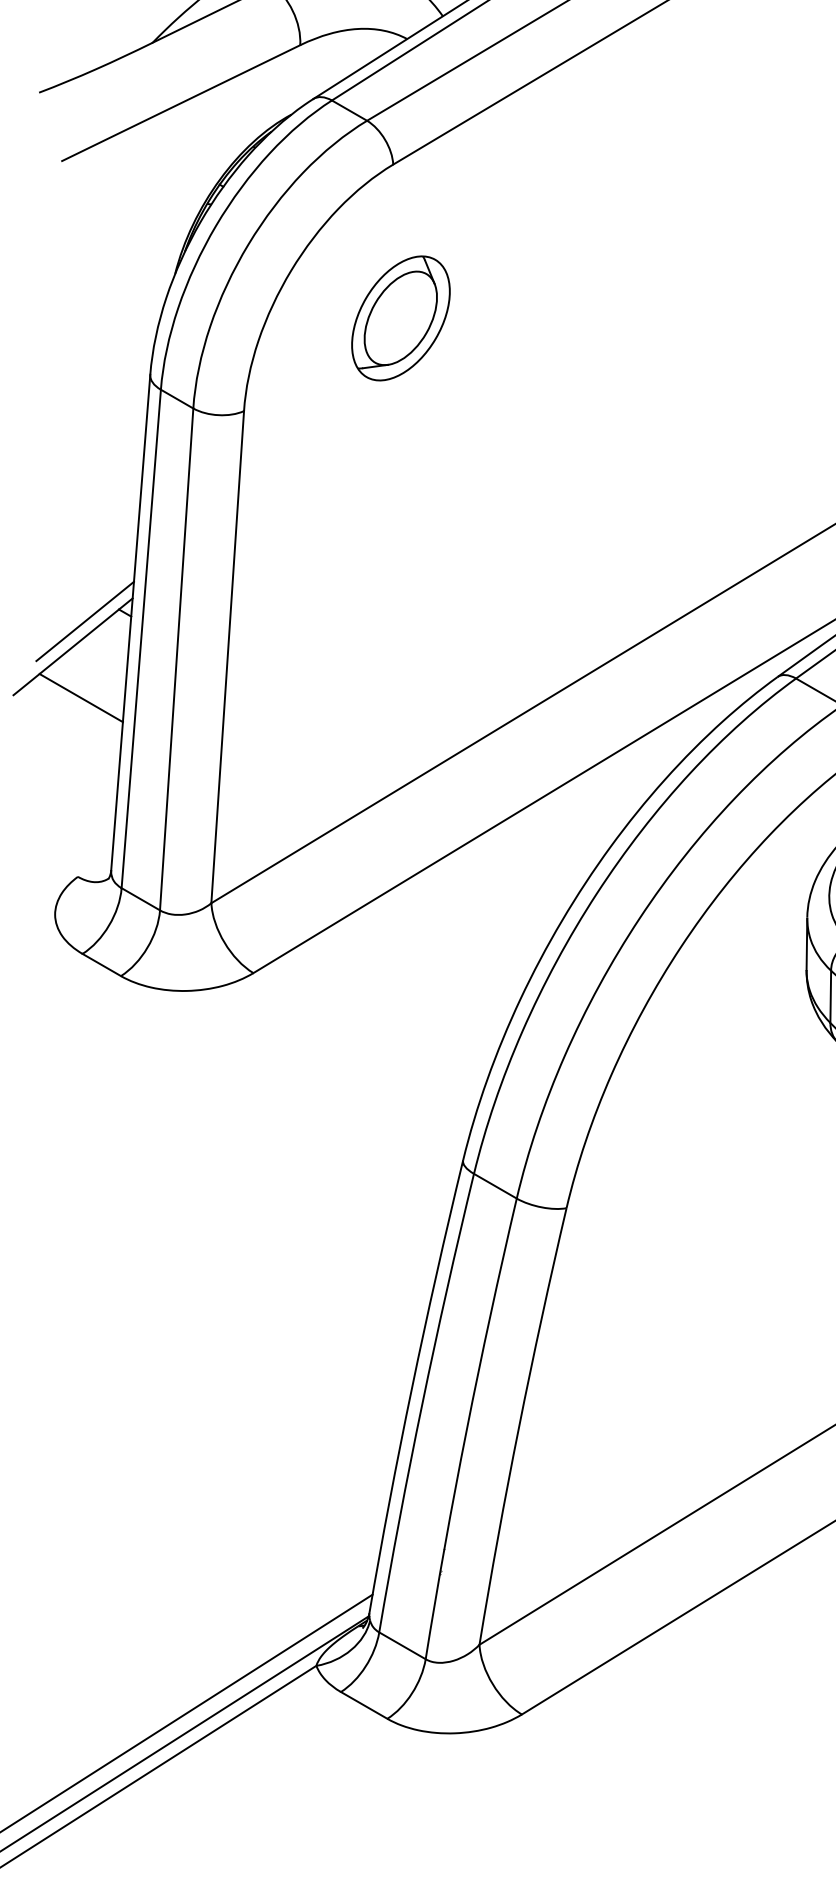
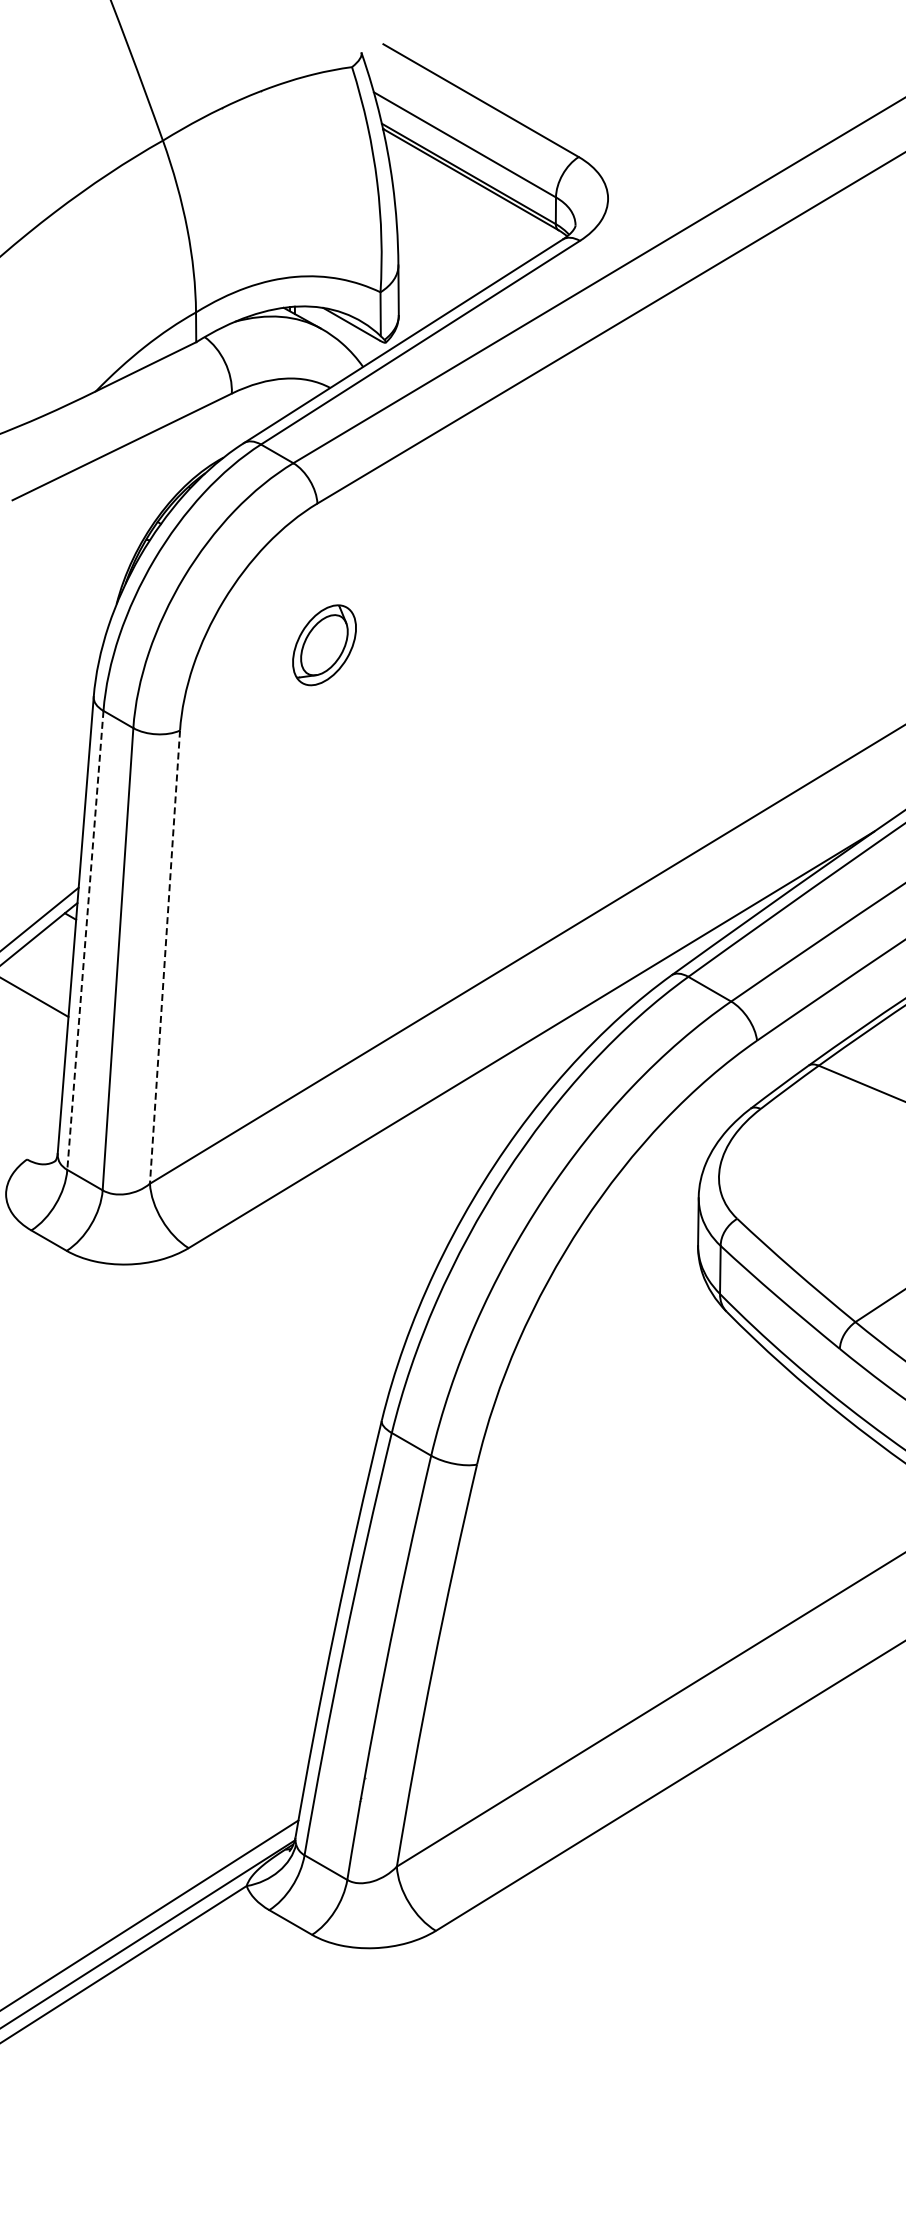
part: (400, 318) -> (324, 645), size x0.7
line: (141, 639) -> (85, 940), solid -> dashed
line: (227, 657) -> (164, 957), solid -> dashed

